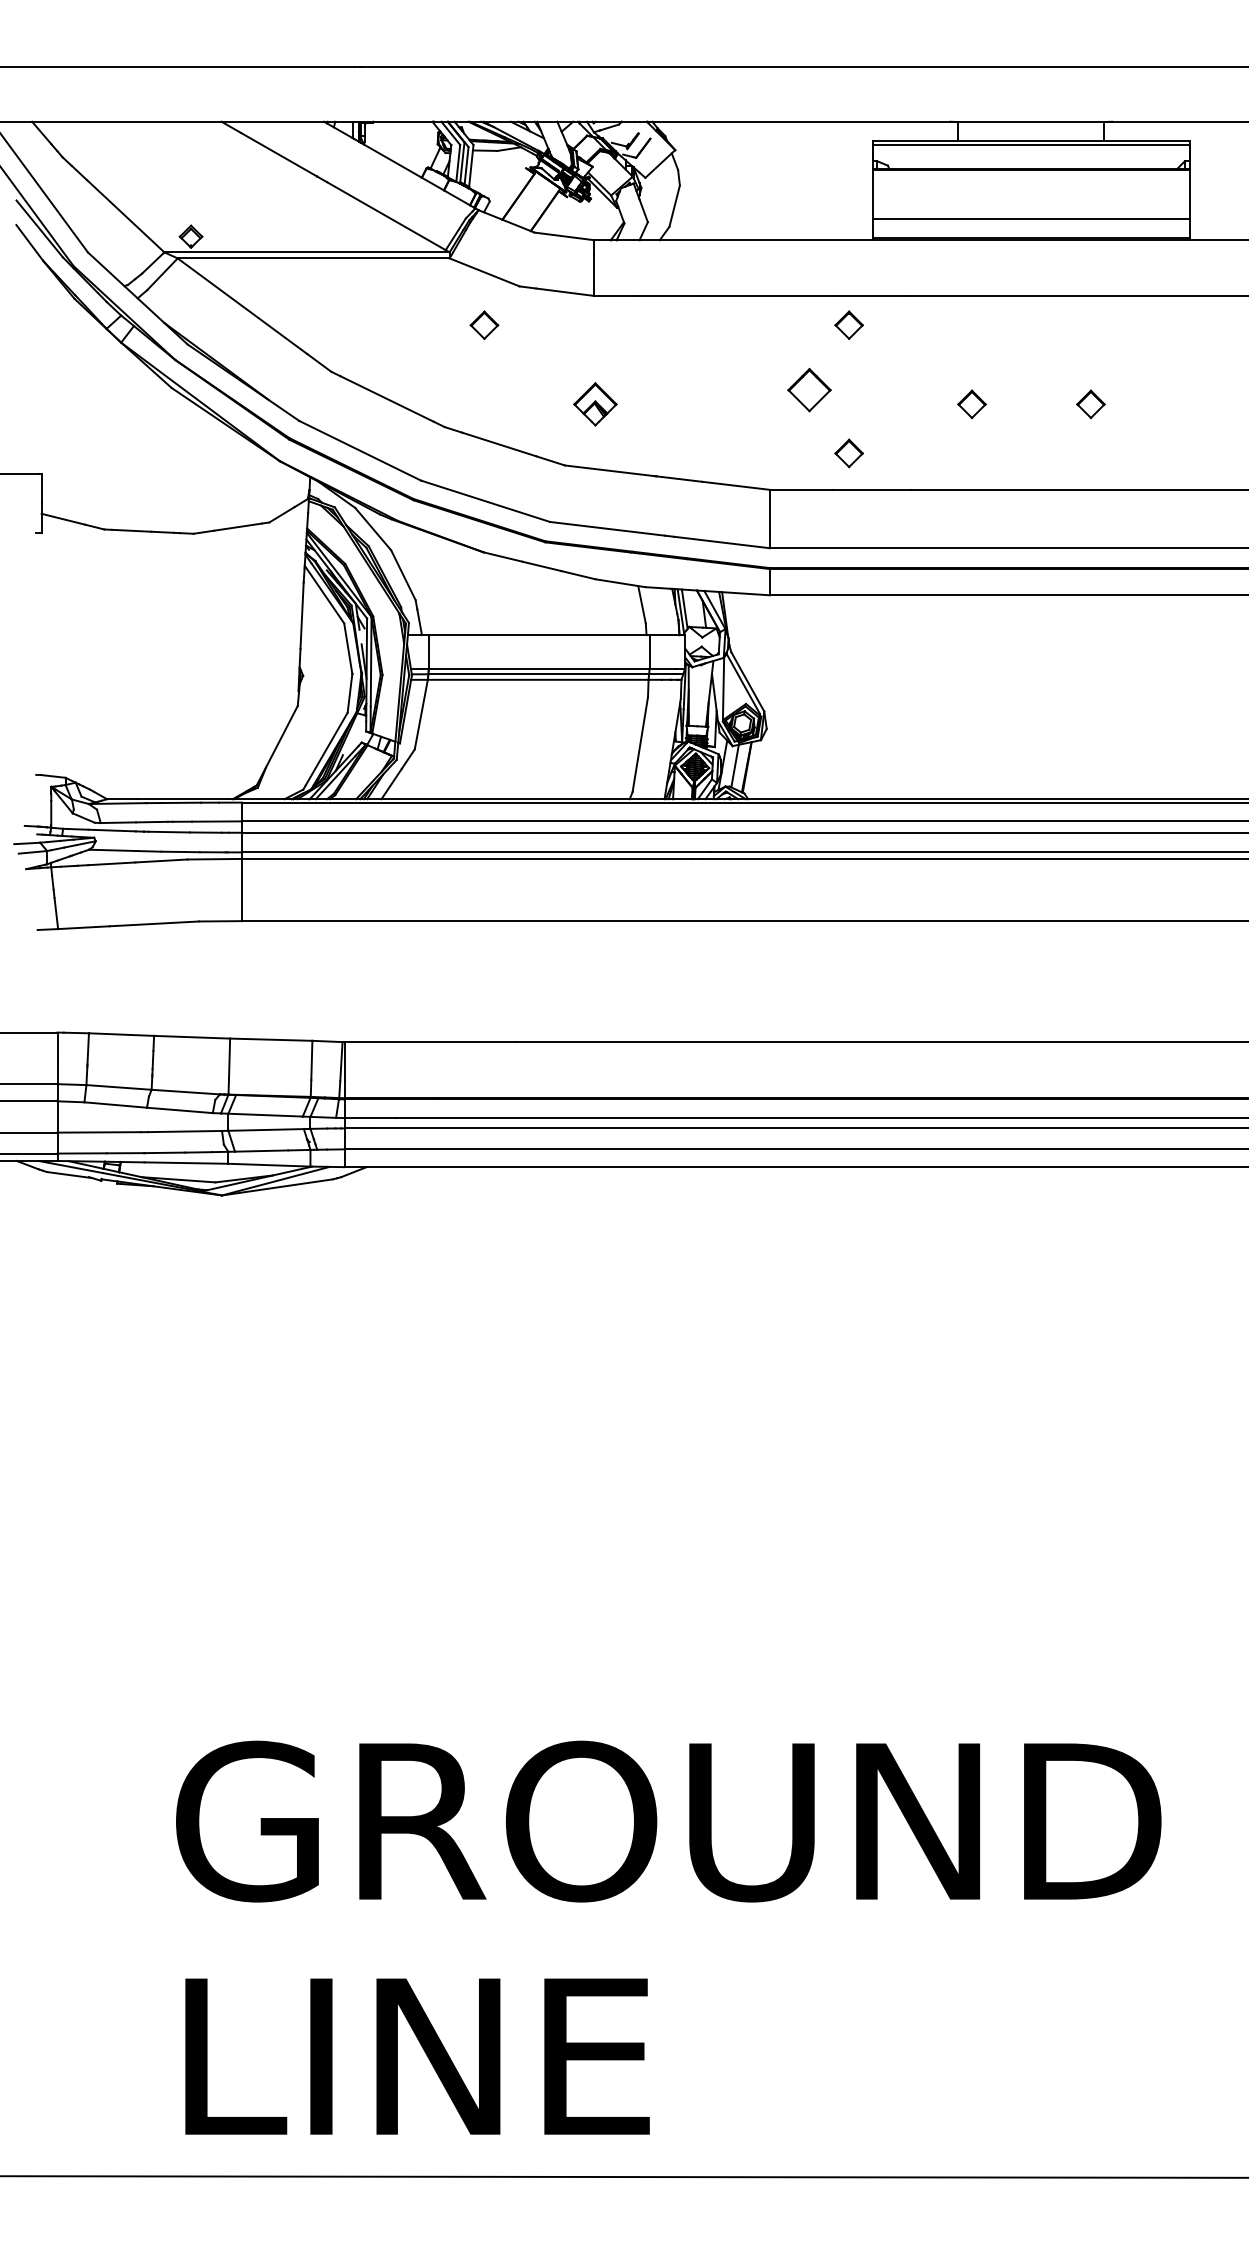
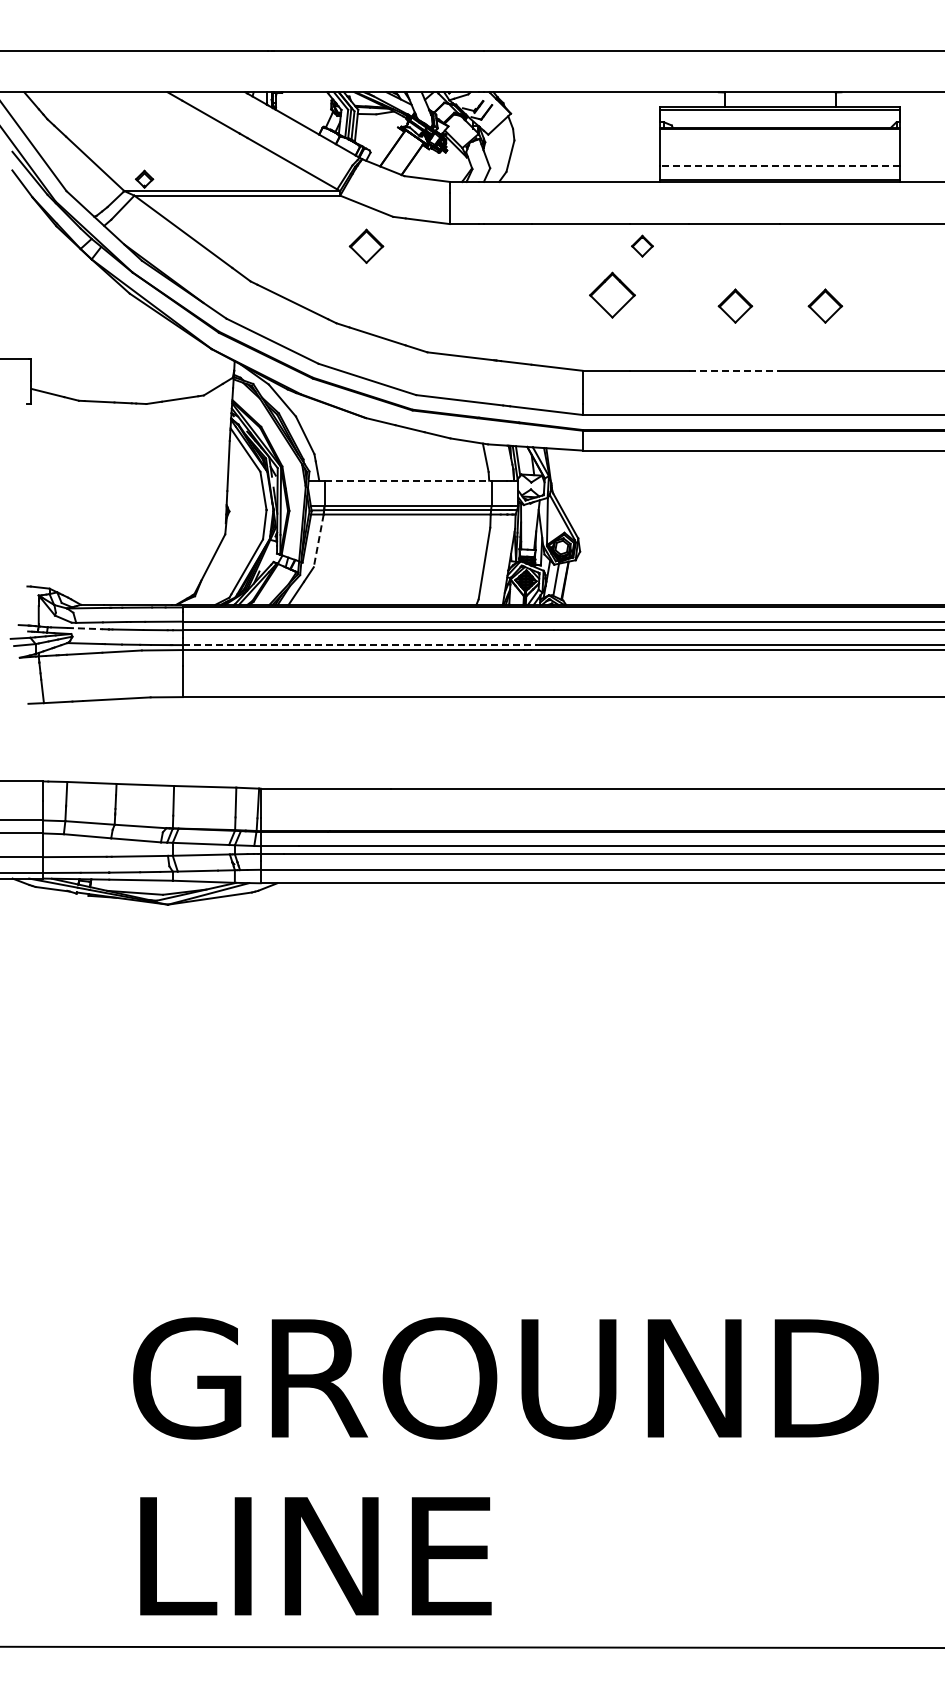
line: (1031, 218) -> (780, 165), solid -> dashed
part: (484, 324) -> (366, 245), size x1.6
part: (809, 390) -> (612, 295), size x1.4
part: (972, 403) -> (735, 305), size x1.6
part: (1091, 403) -> (825, 305), size x1.6
part: (595, 404) -> (450, 306), removed
part: (849, 452) -> (642, 342), removed
line: (970, 489) -> (734, 370), solid -> dashed
line: (539, 634) -> (408, 480), solid -> dashed
line: (420, 714) -> (318, 540), solid -> dashed
line: (111, 830) -> (84, 628), solid -> dashed
line: (476, 852) -> (360, 645), solid -> dashed

